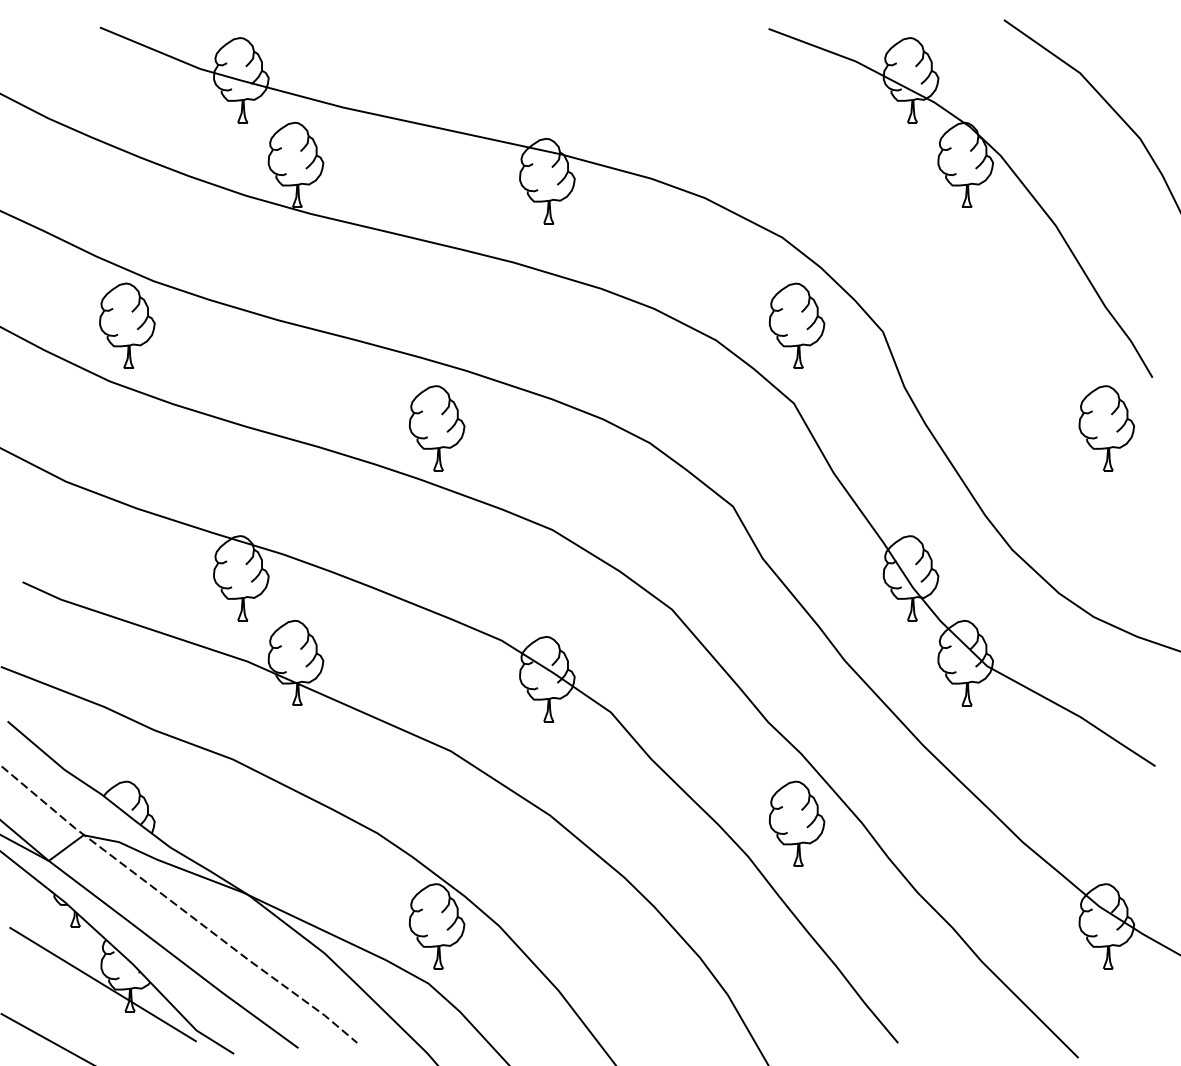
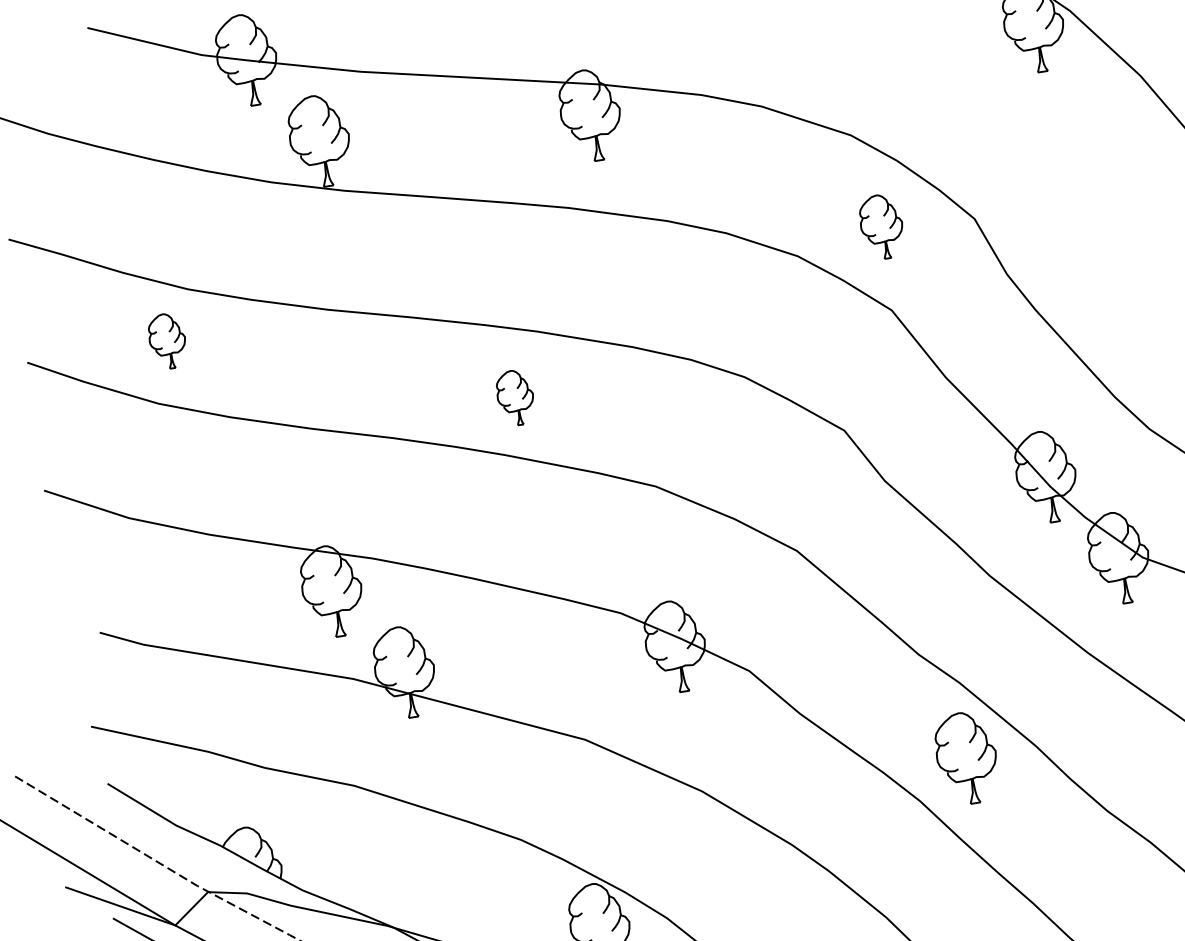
part: (127, 325) -> (167, 341), size x0.6
part: (797, 325) -> (882, 226), size x0.7
part: (437, 428) -> (515, 397), size x0.6

